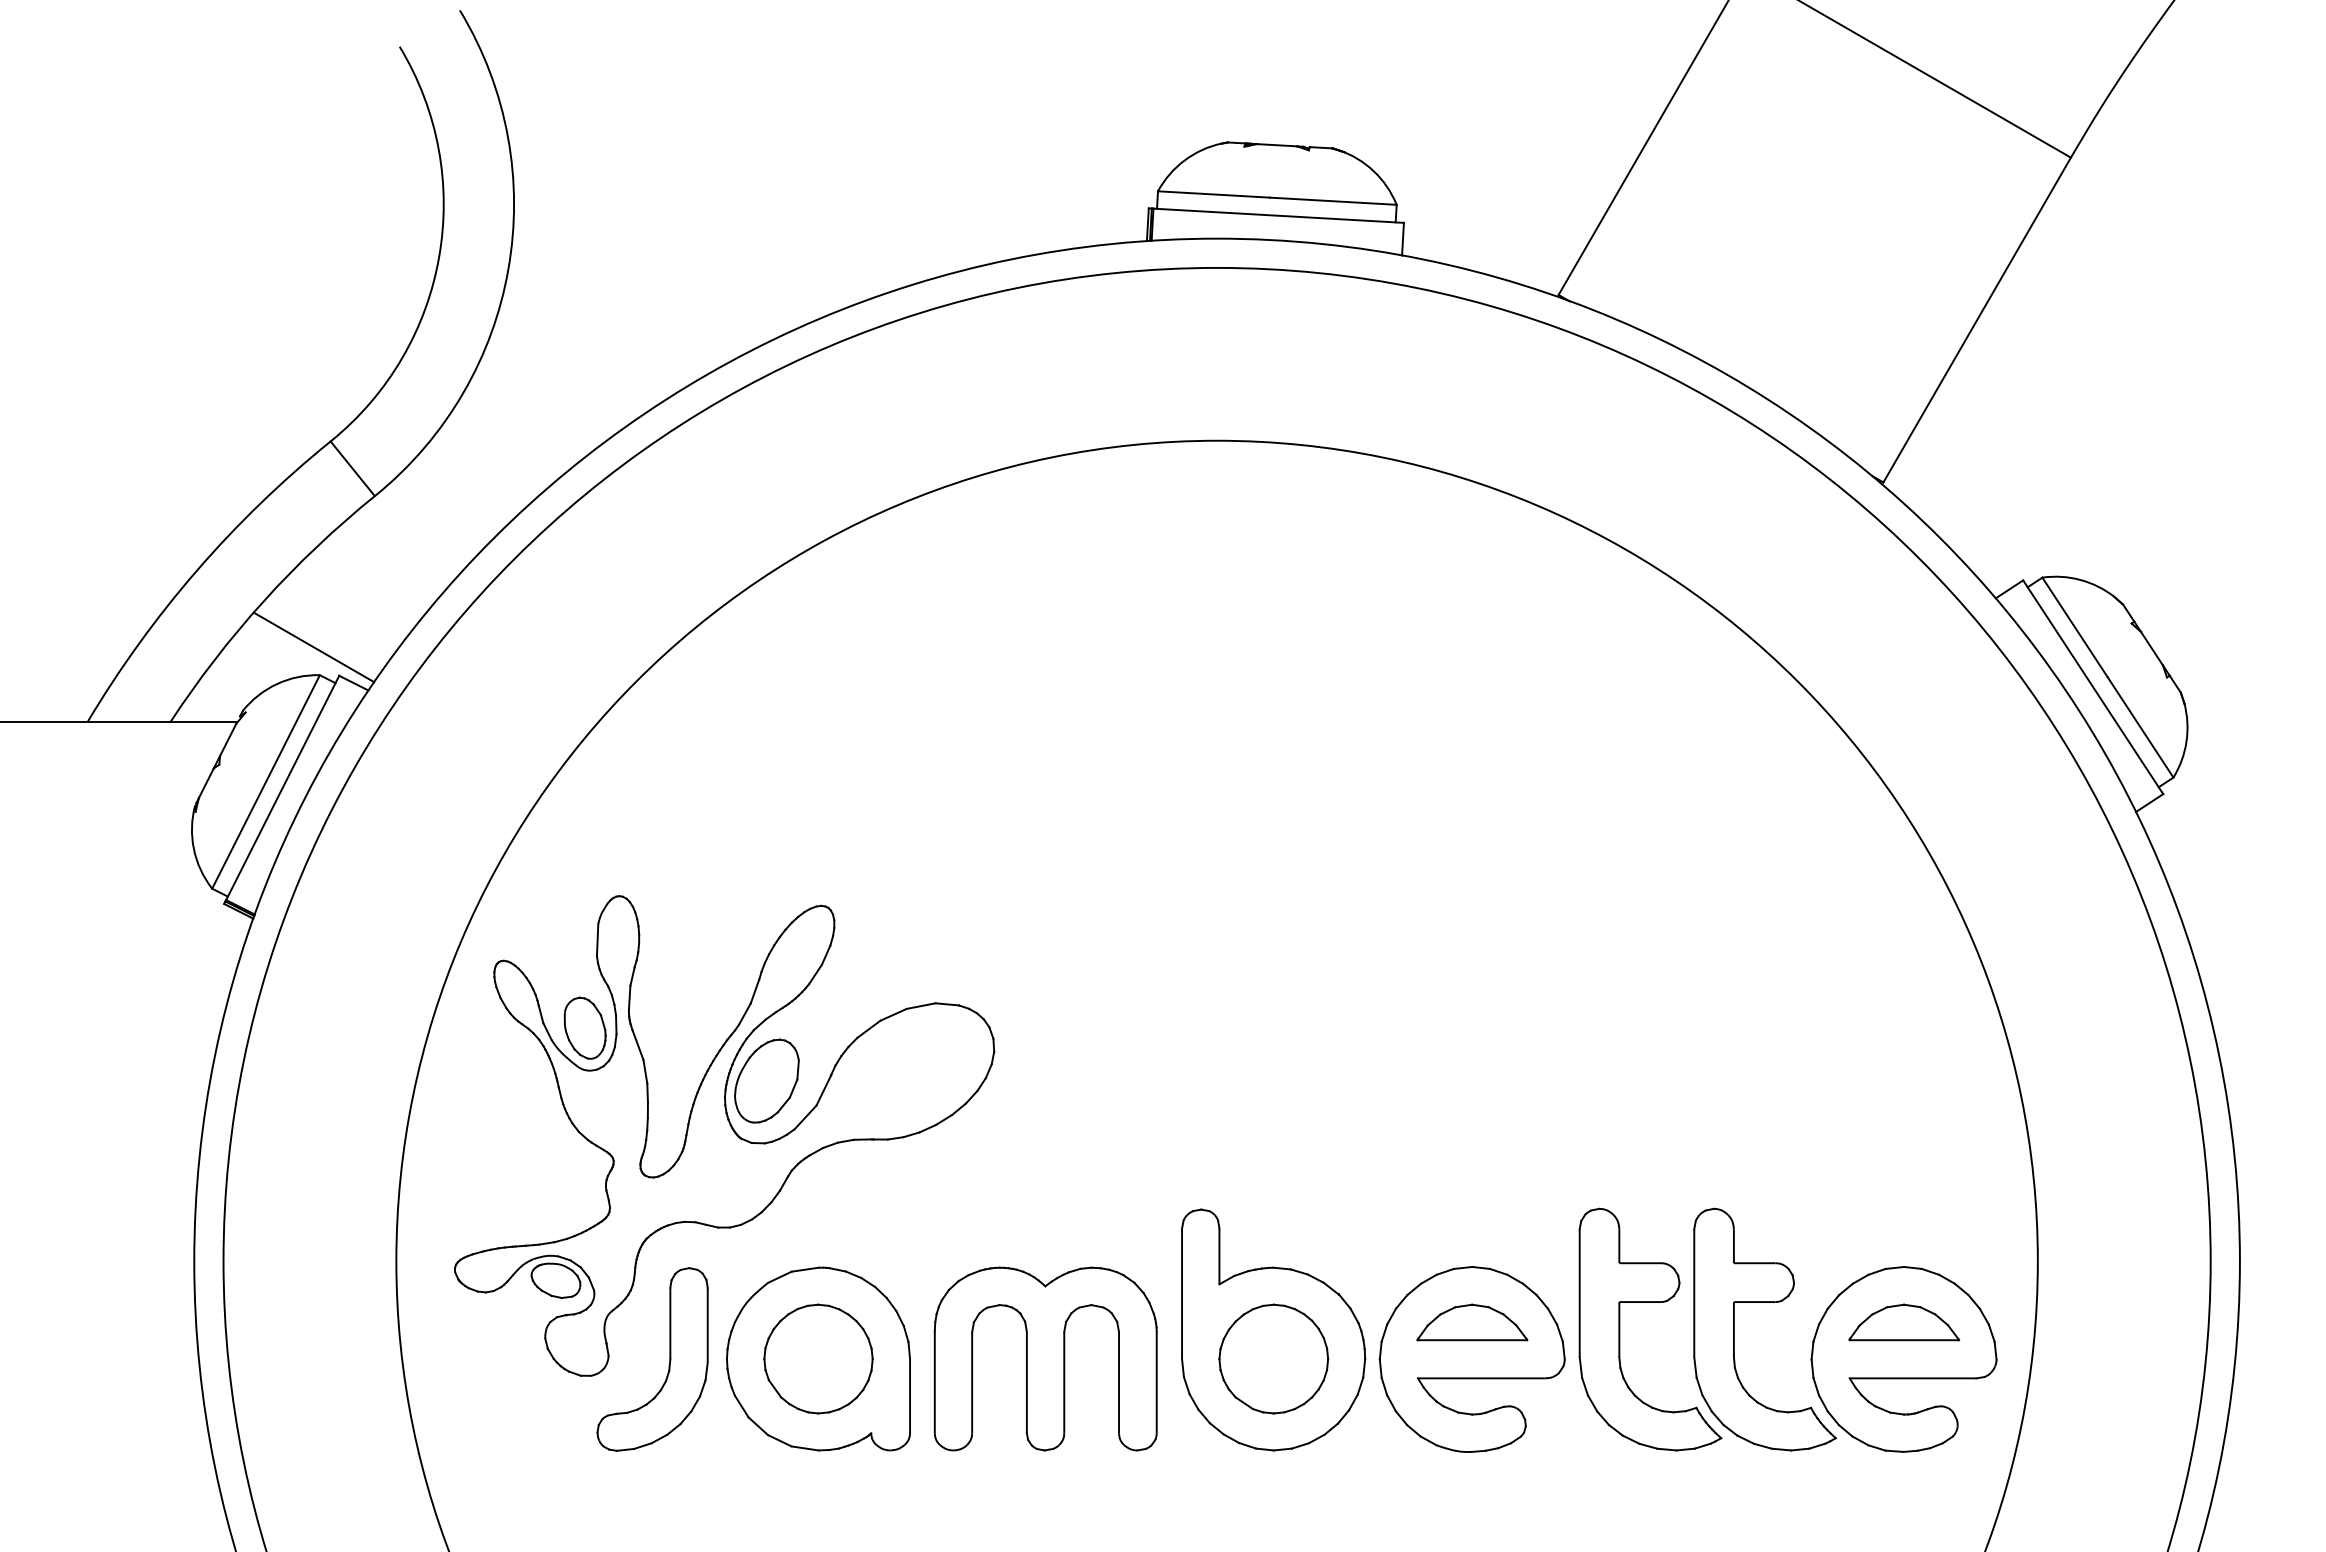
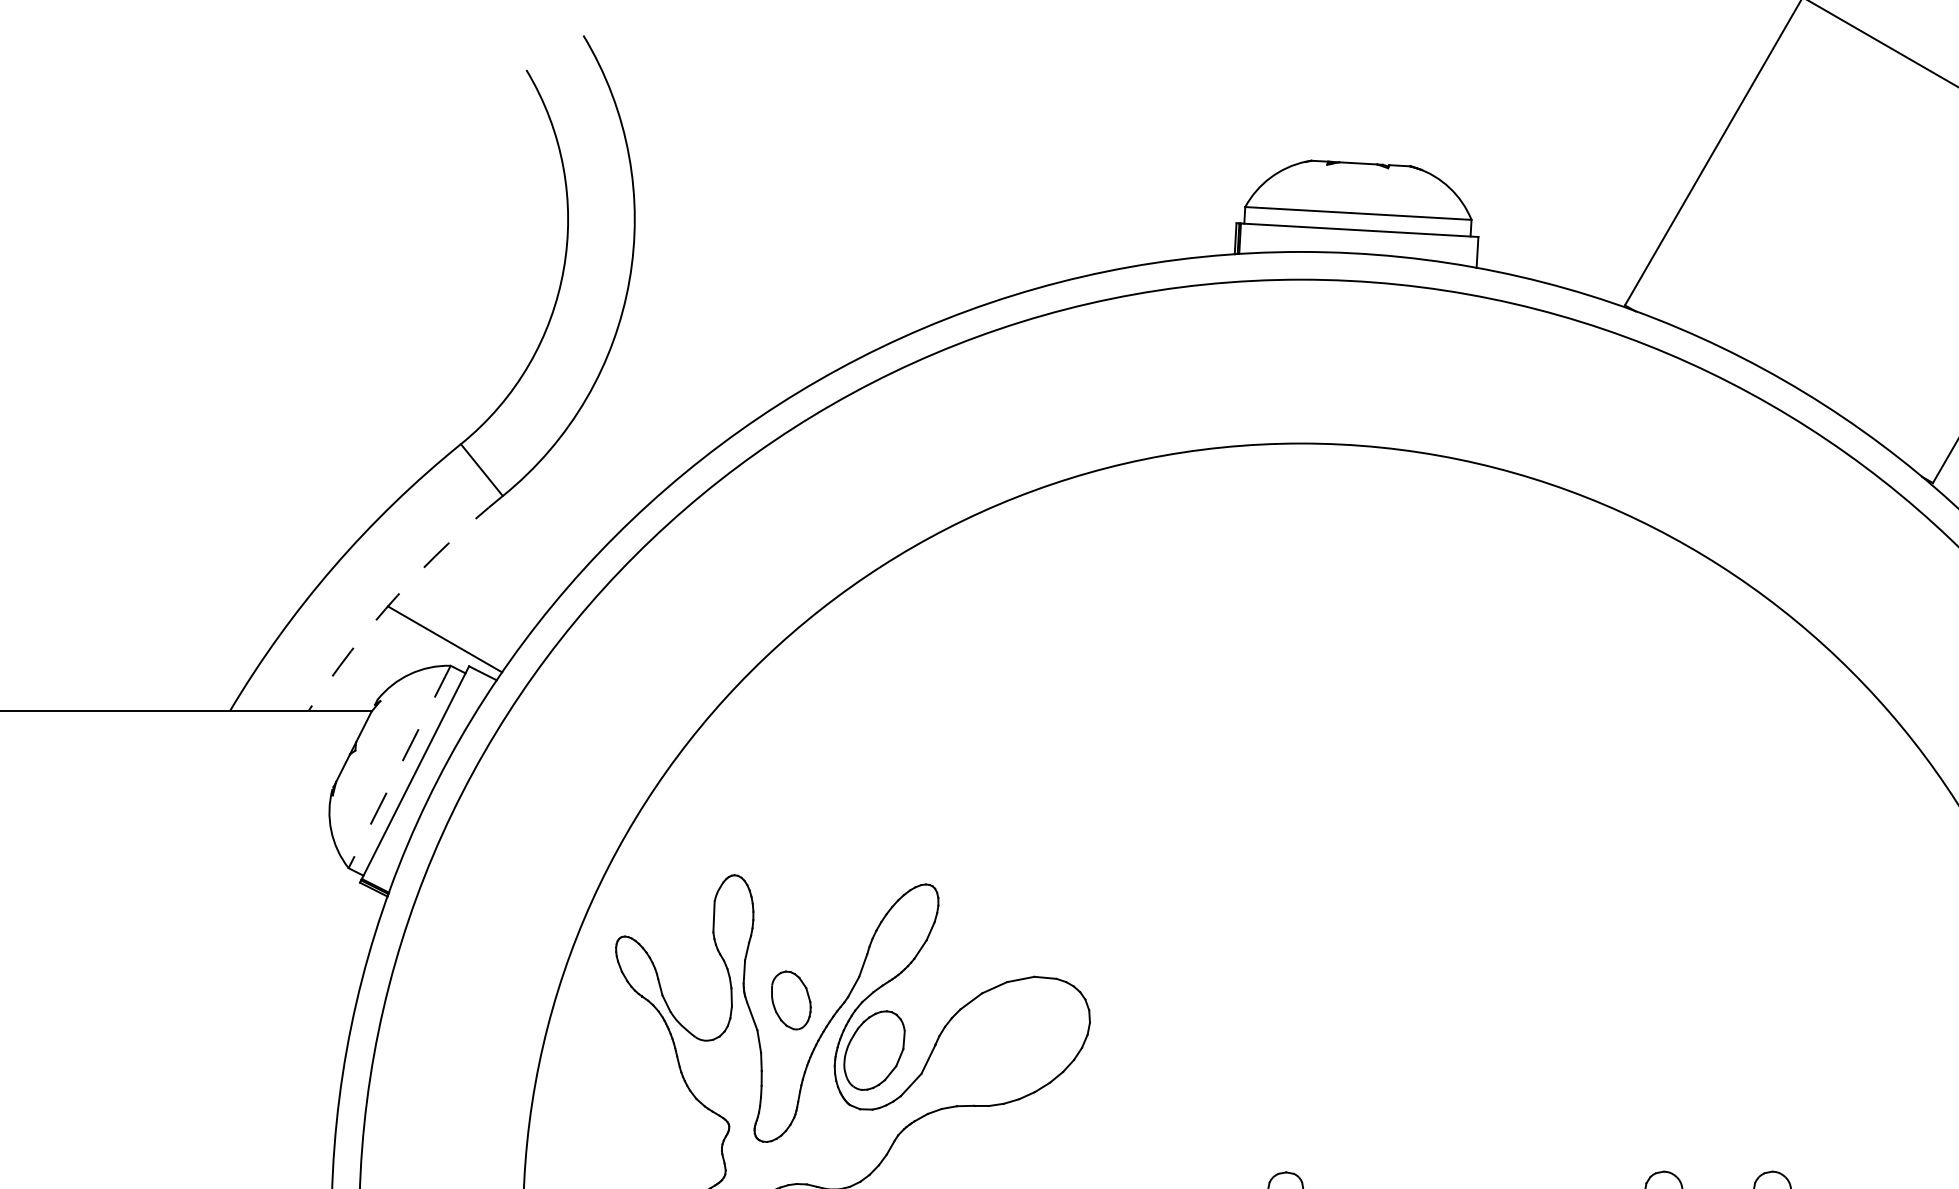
arc: (263, 601) -> (397, 595), solid -> dashed
line: (266, 781) -> (400, 766), solid -> dashed
part: (584, 1027) -> (790, 999), moved

